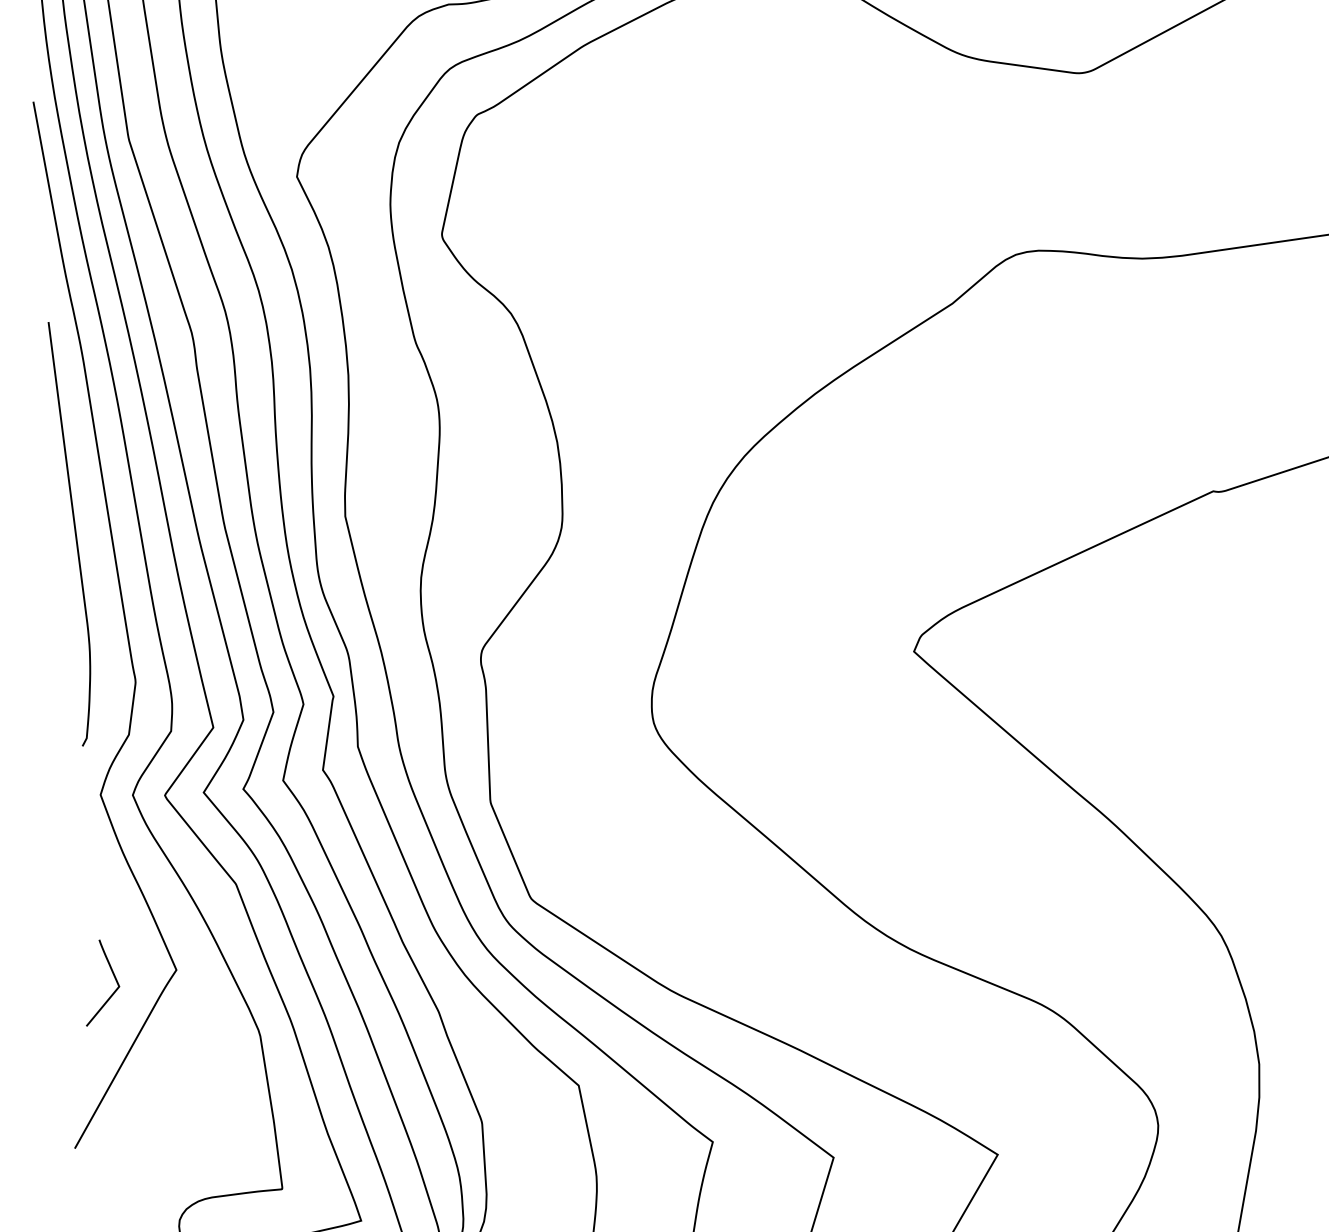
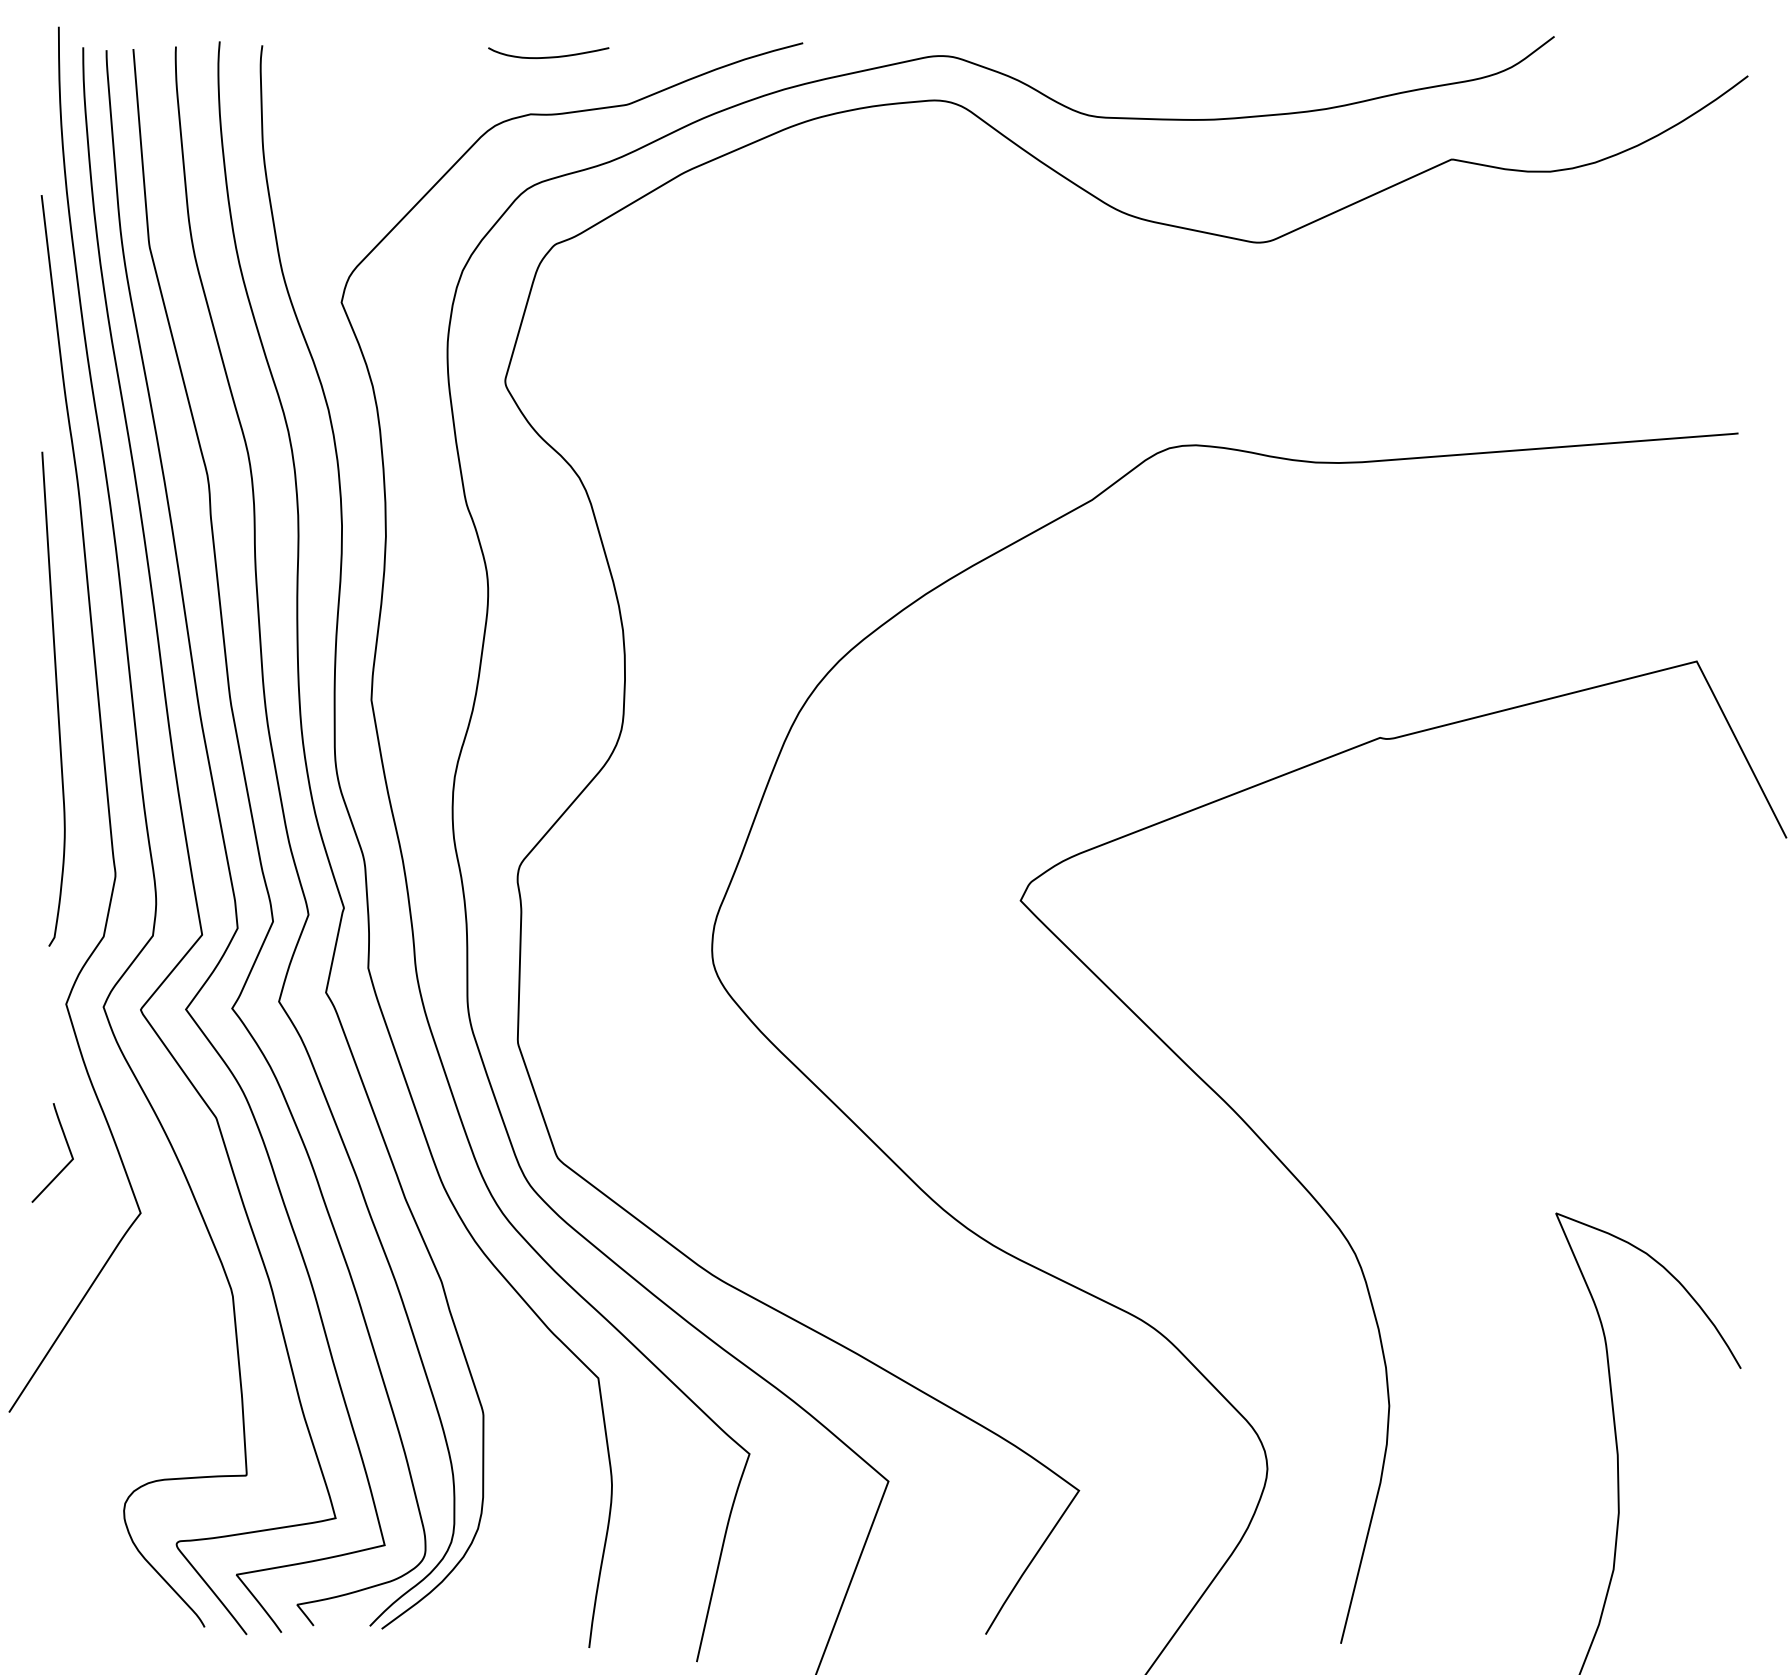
curve: (113, 977) -> (67, 1147), moved

